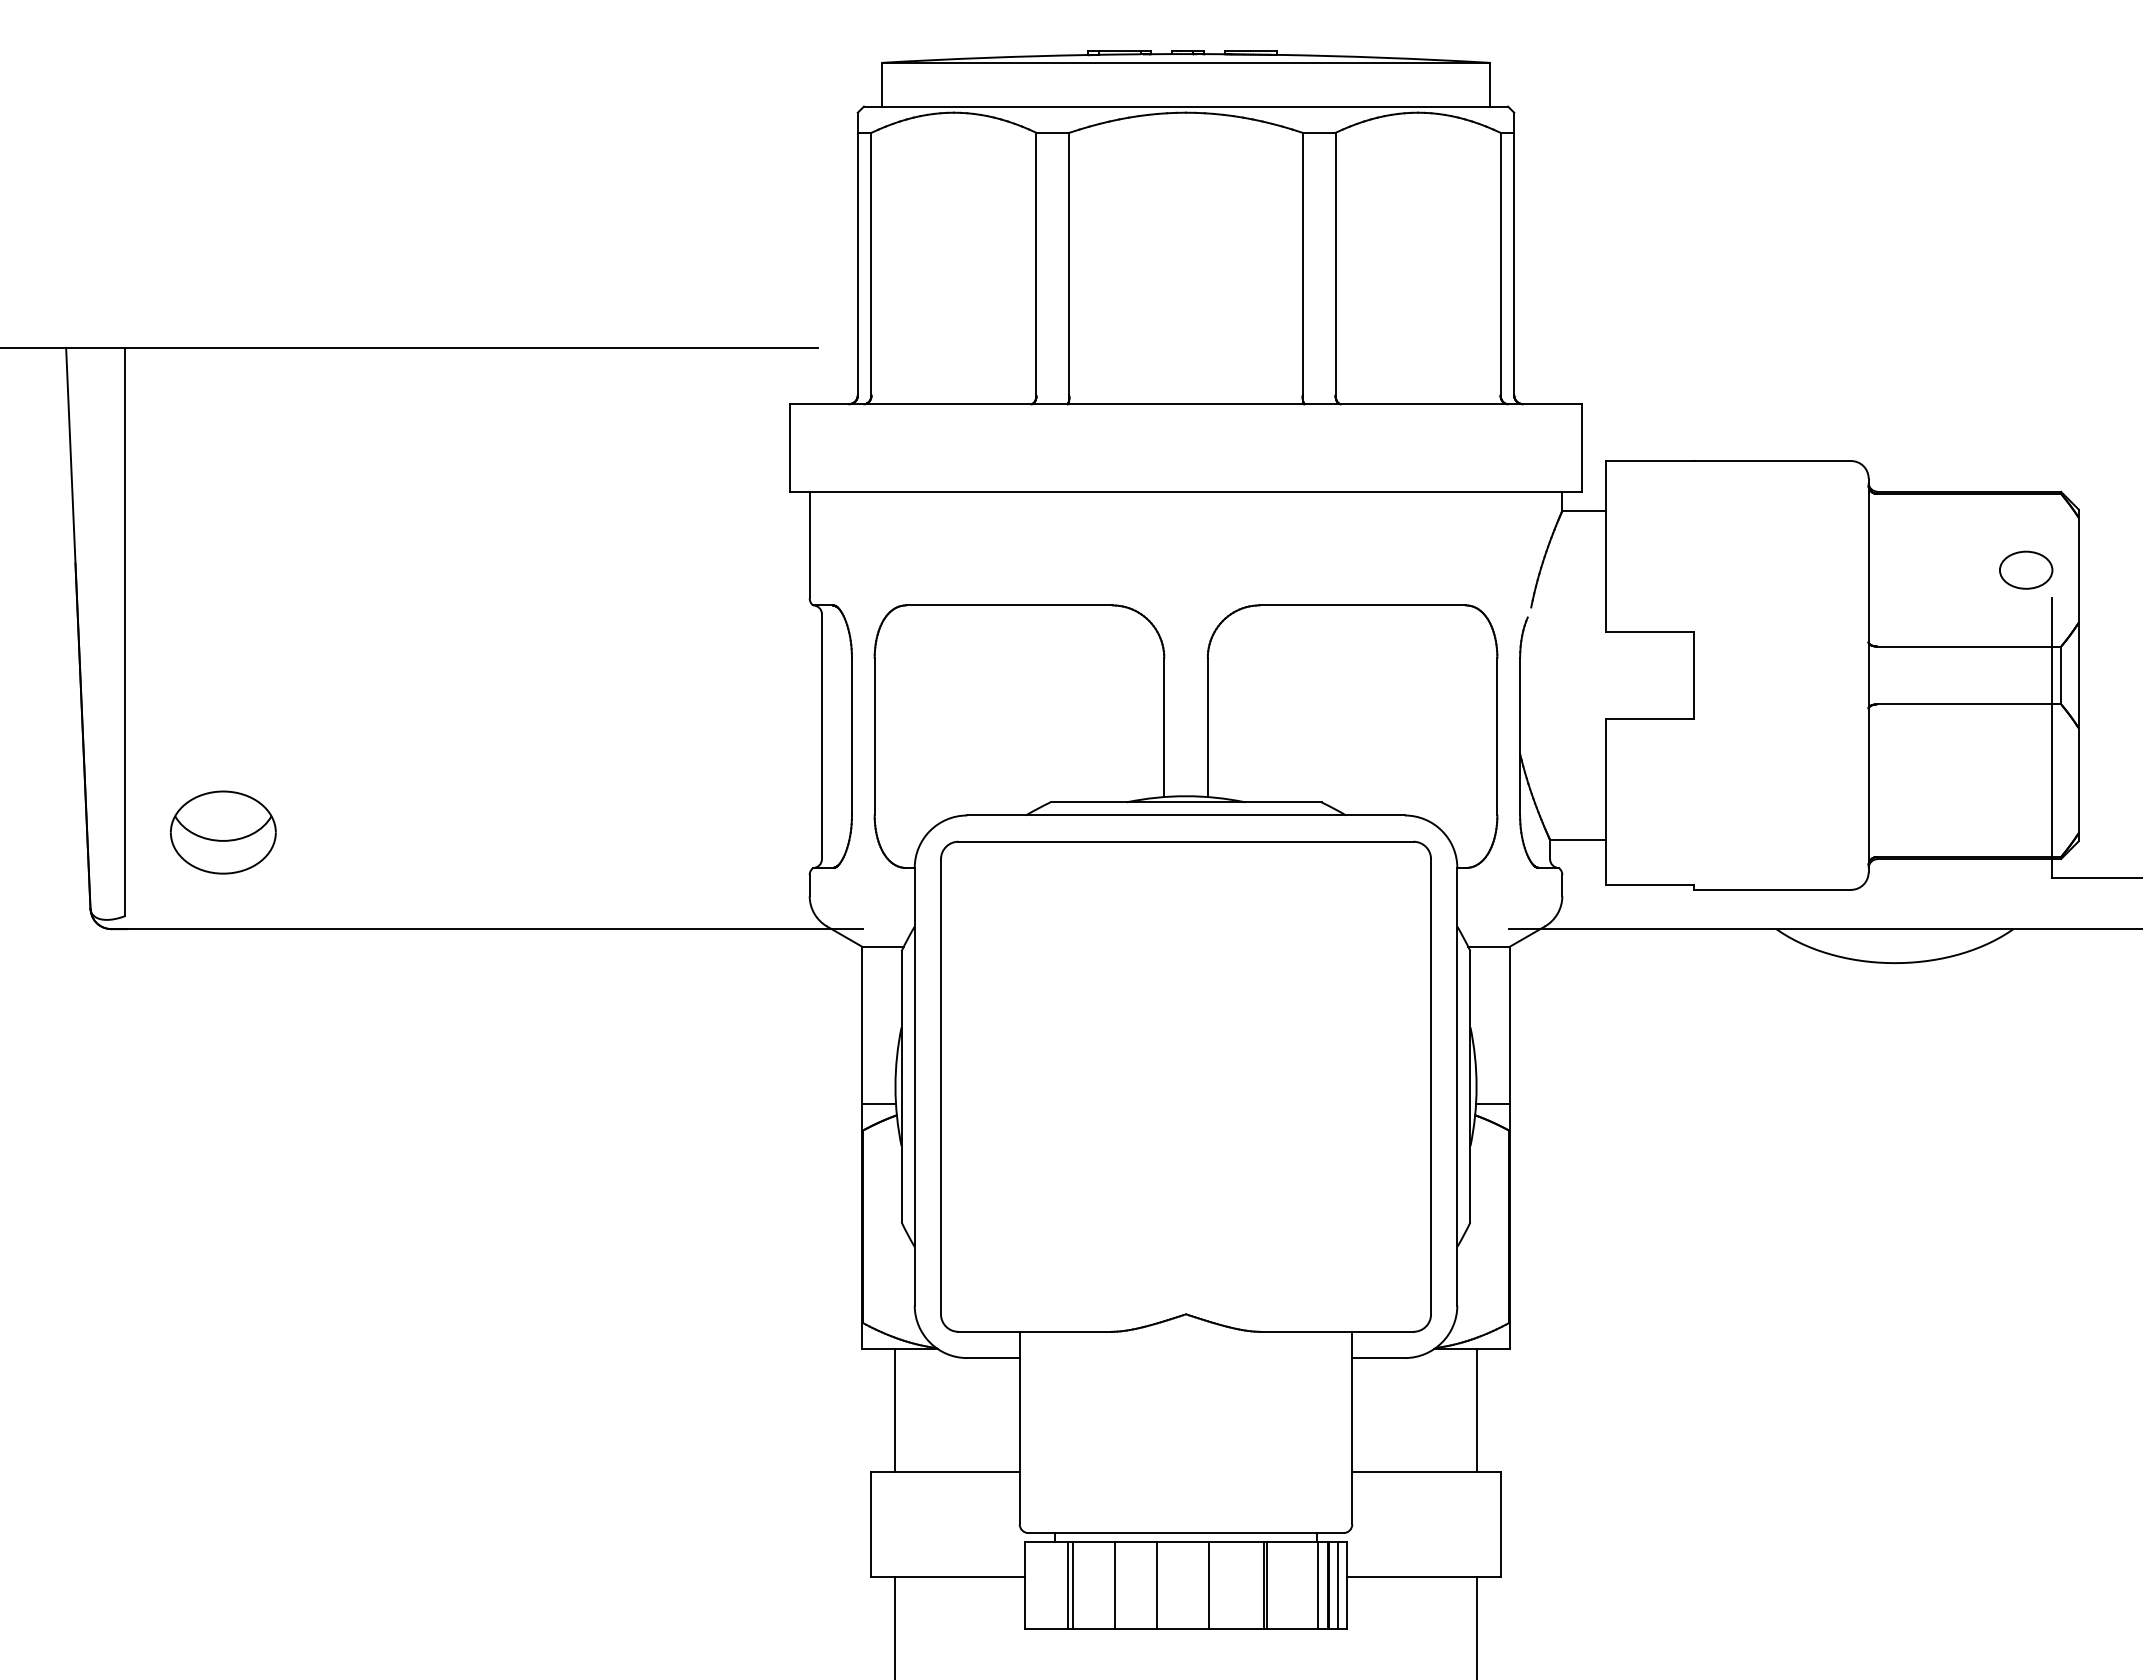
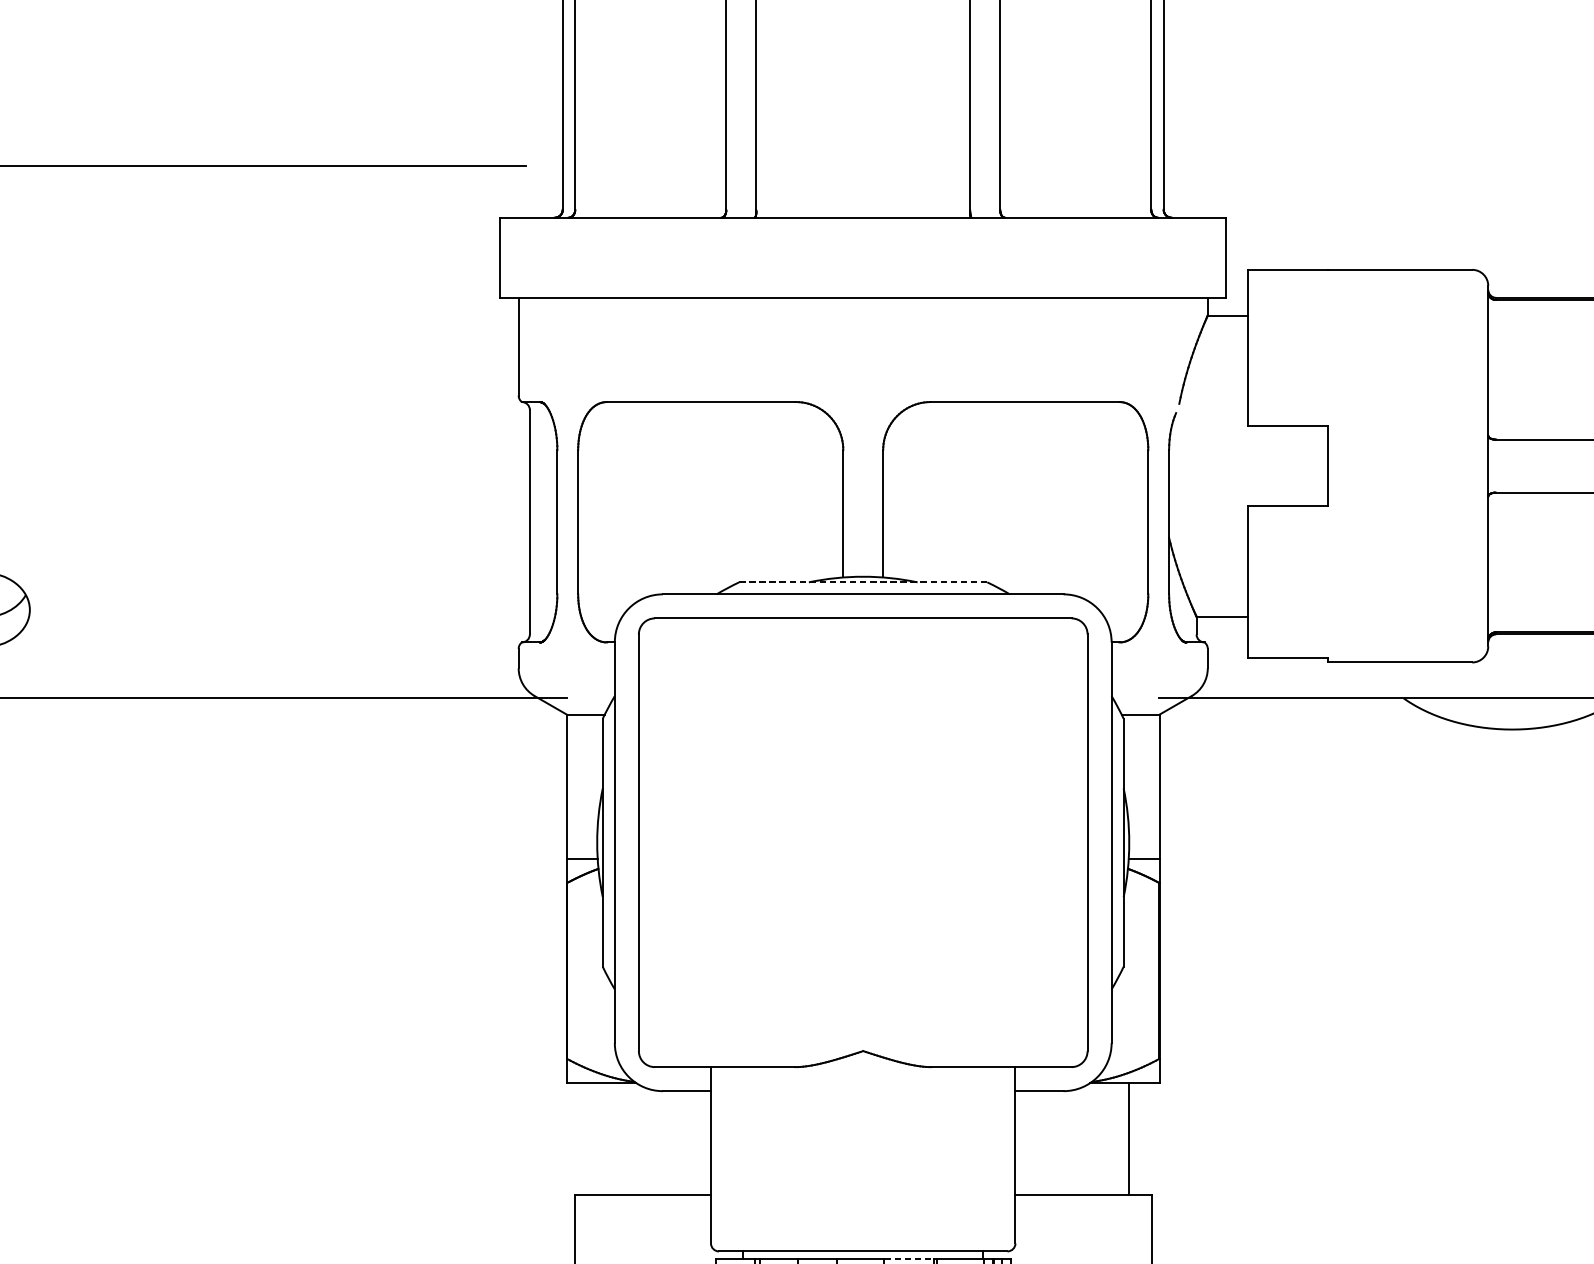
line: (1186, 802) -> (863, 582), solid -> dashed
line: (895, 1410) -> (597, 1139), removed
line: (1236, 1541) -> (909, 1259), solid -> dashed

